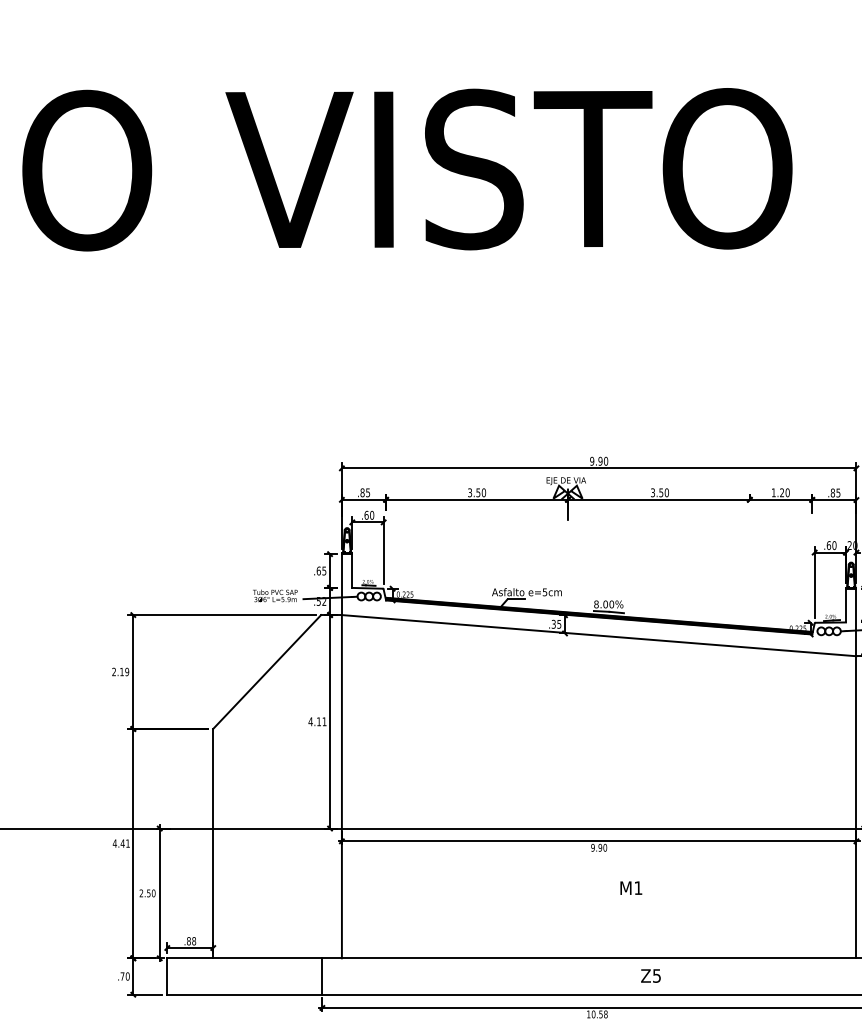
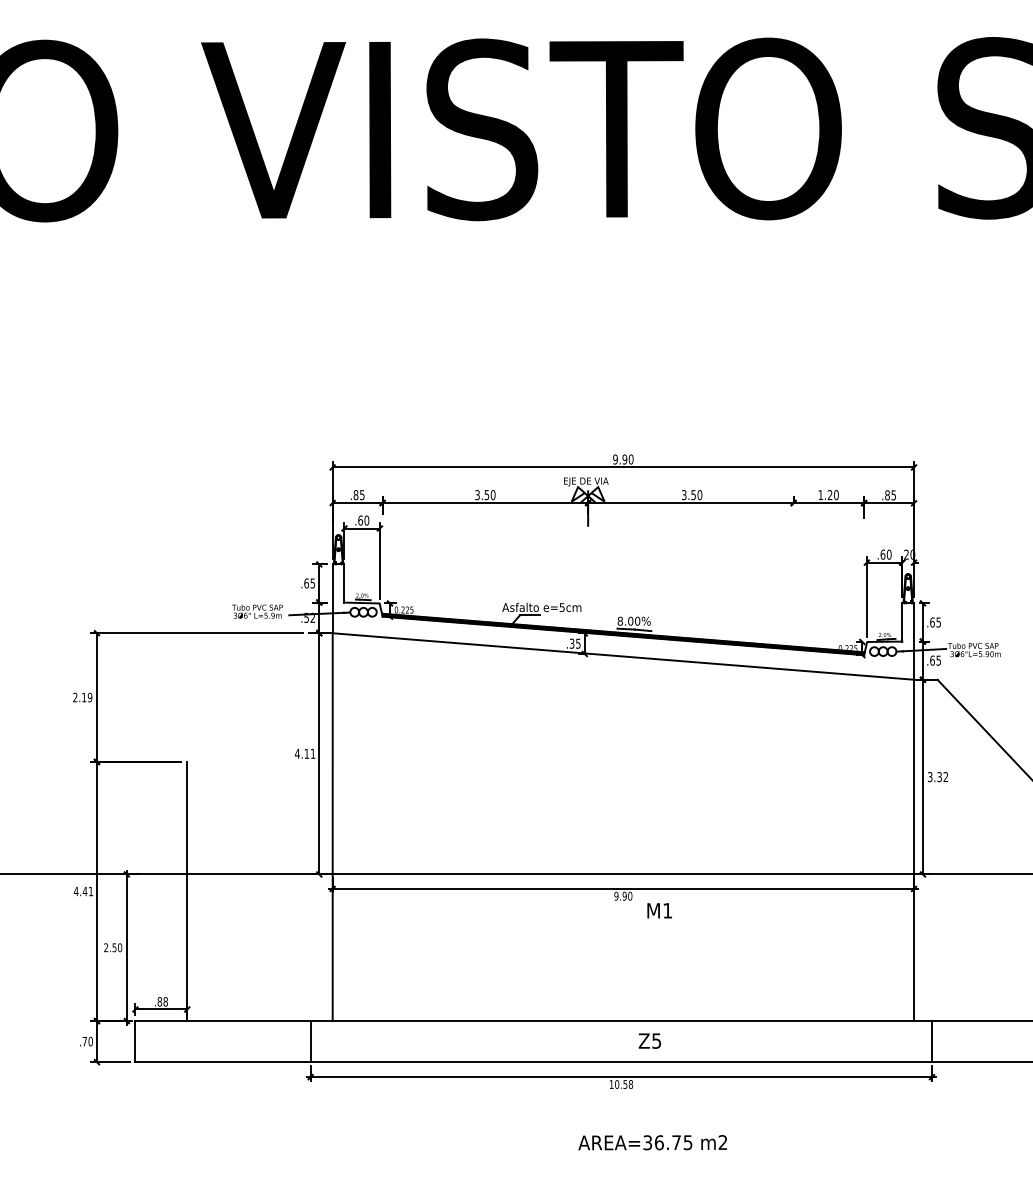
line: (267, 671) -> (248, 697), removed
text: (631, 887) -> (659, 910), moved
text: (650, 975) -> (649, 1040), moved

